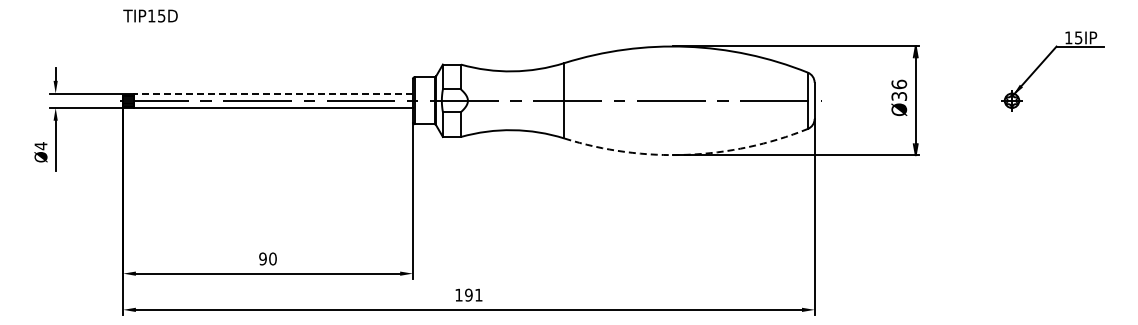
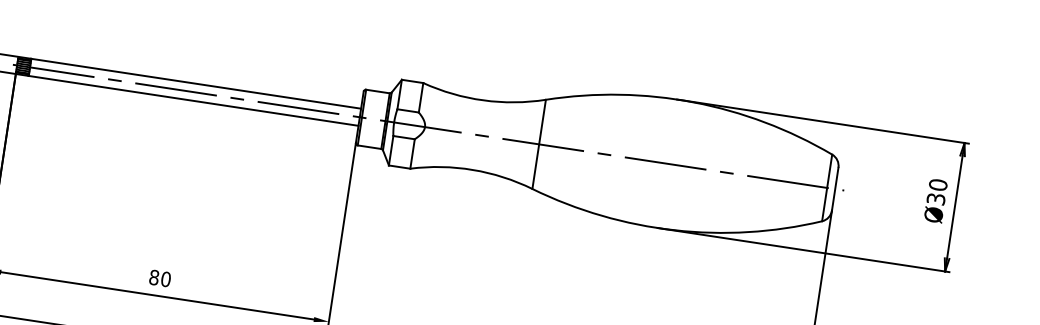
text: (898, 84) -> (937, 184), Ø36 -> Ø30
line: (272, 93) -> (195, 83), dashed -> solid
arc: (686, 154) -> (673, 229), dashed -> solid
text: (262, 258) -> (153, 276), 90 -> 80

